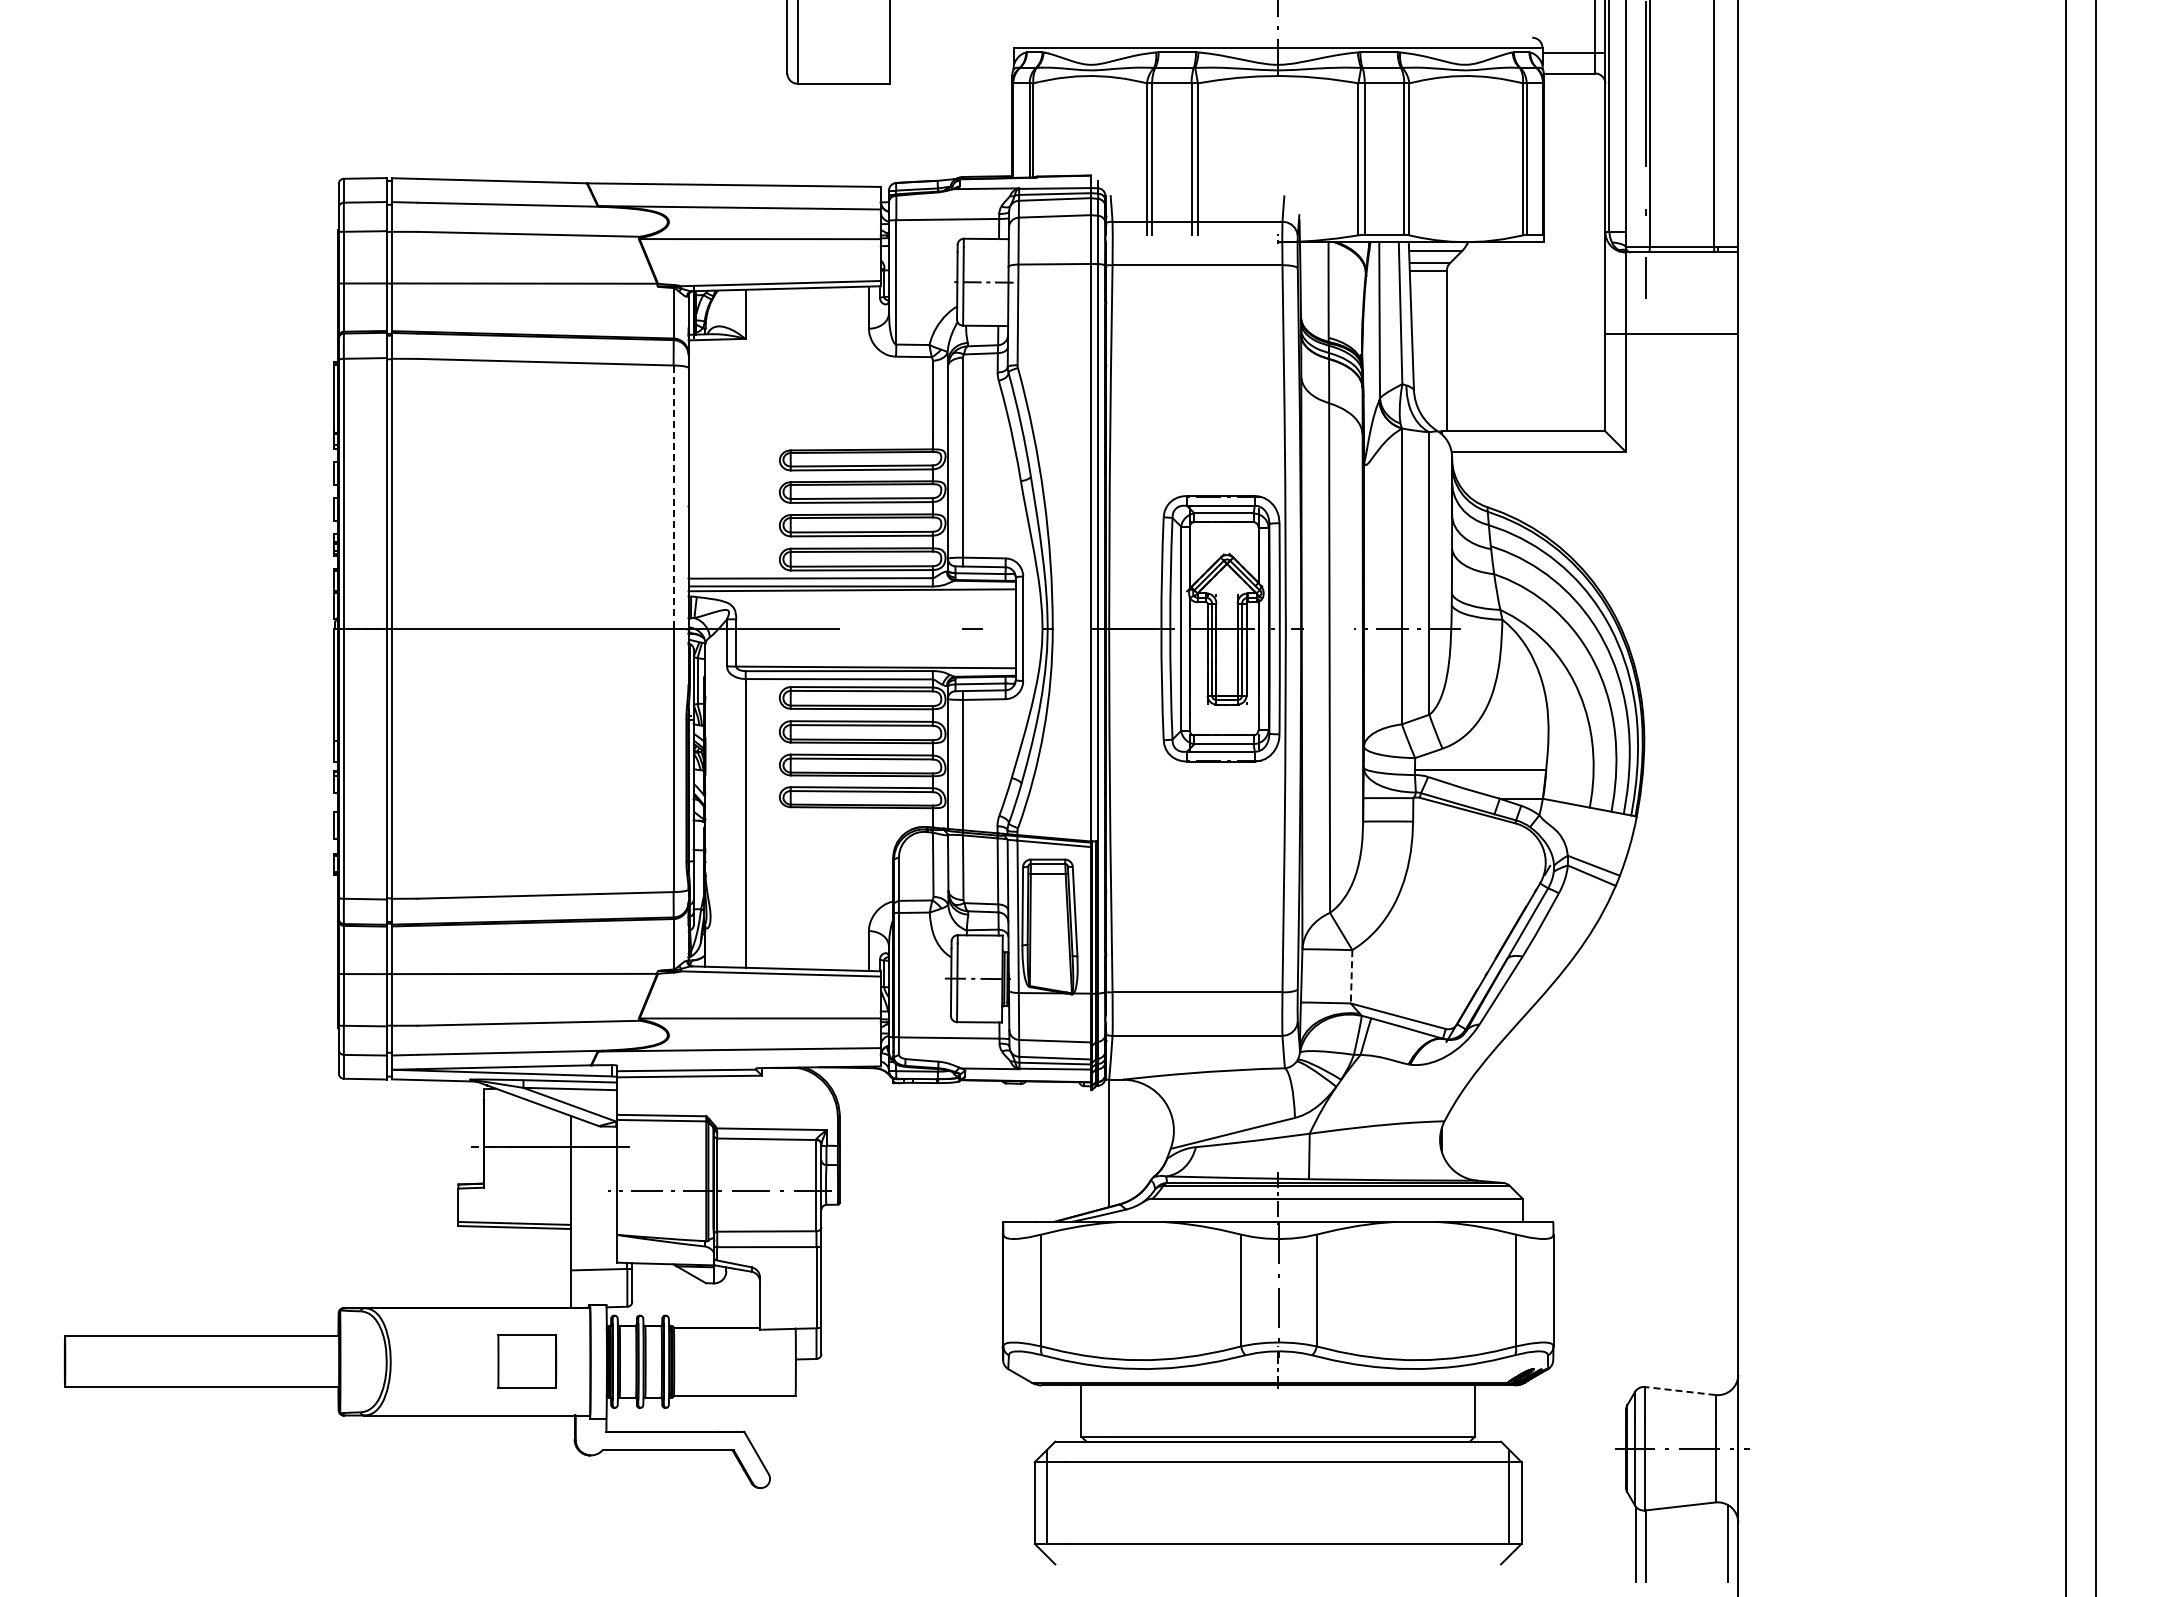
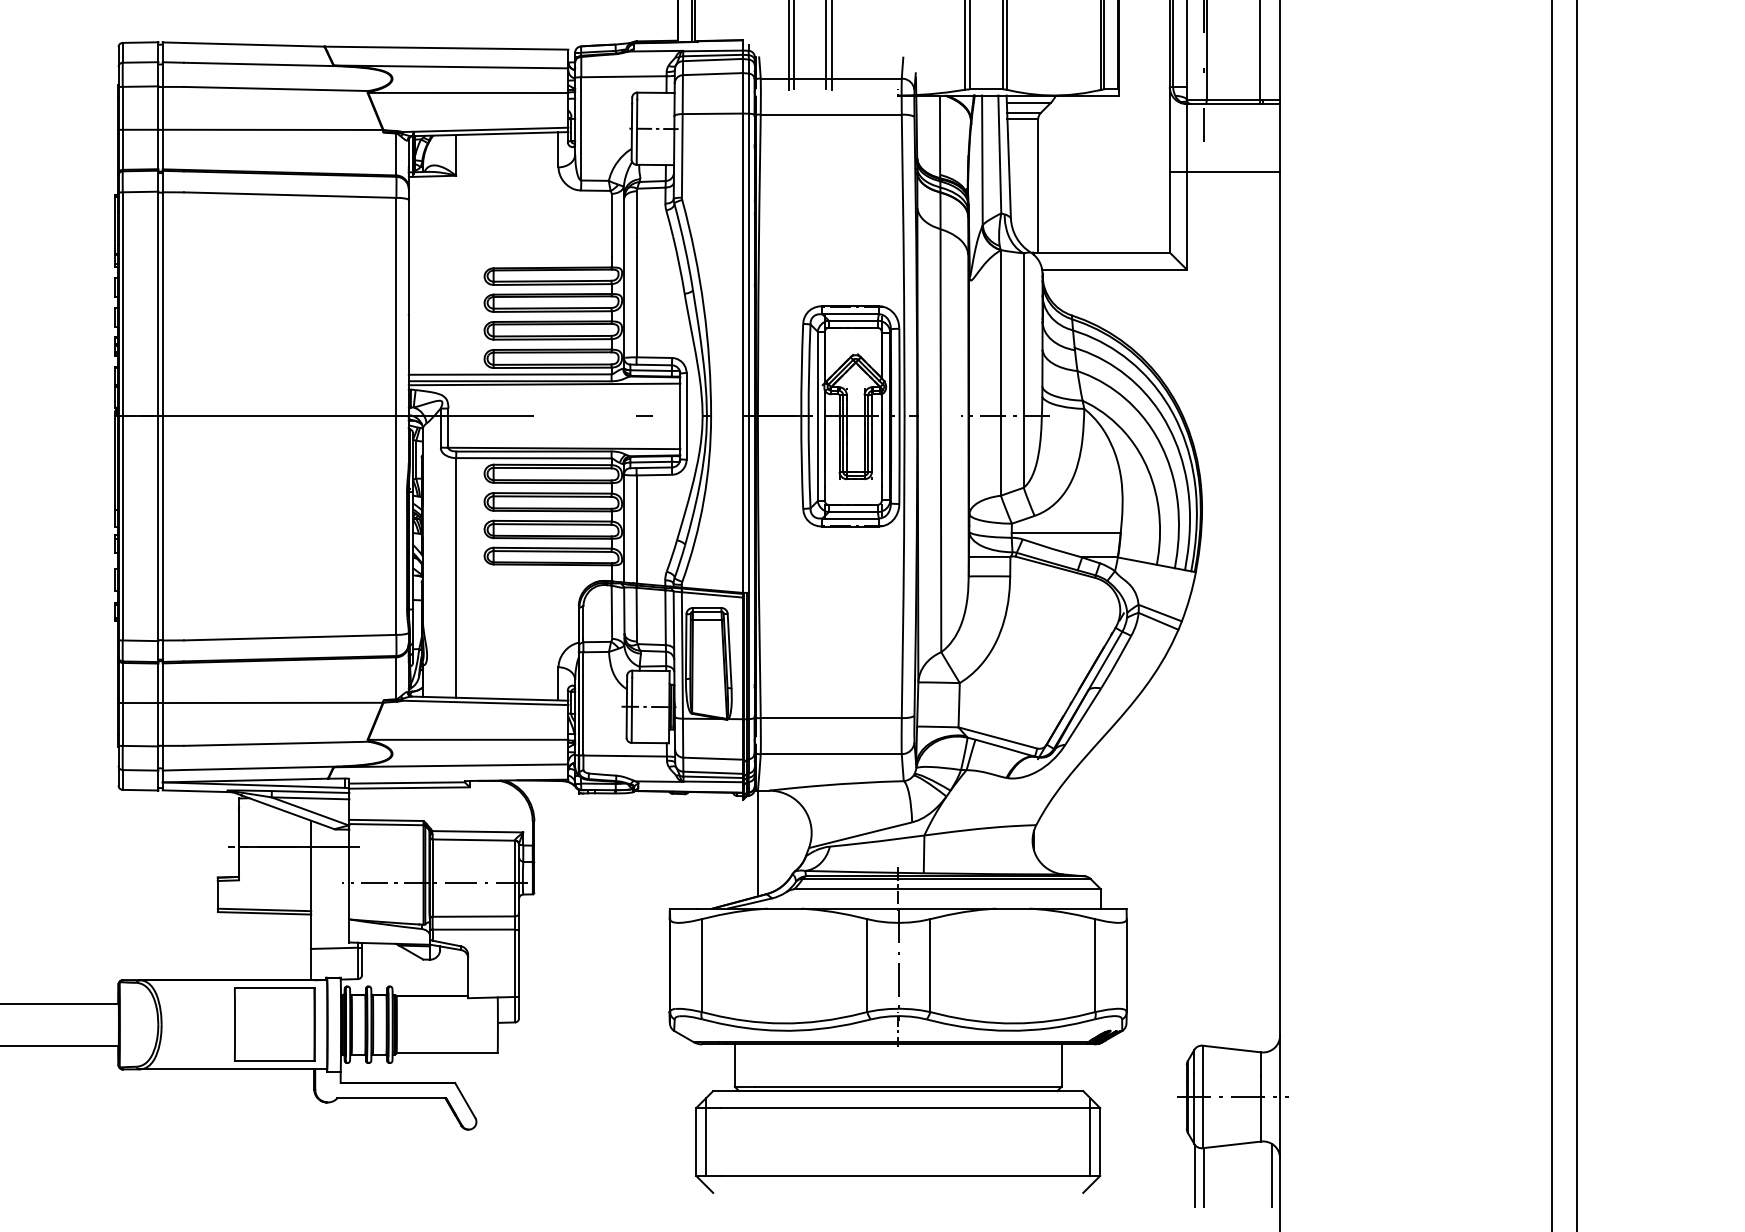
line: (673, 497) -> (396, 307), dashed -> solid
line: (1351, 976) -> (959, 704), dashed -> solid
part: (527, 1361) -> (275, 1024), size x1.67
line: (1680, 1391) -> (1232, 1049), dashed -> solid

